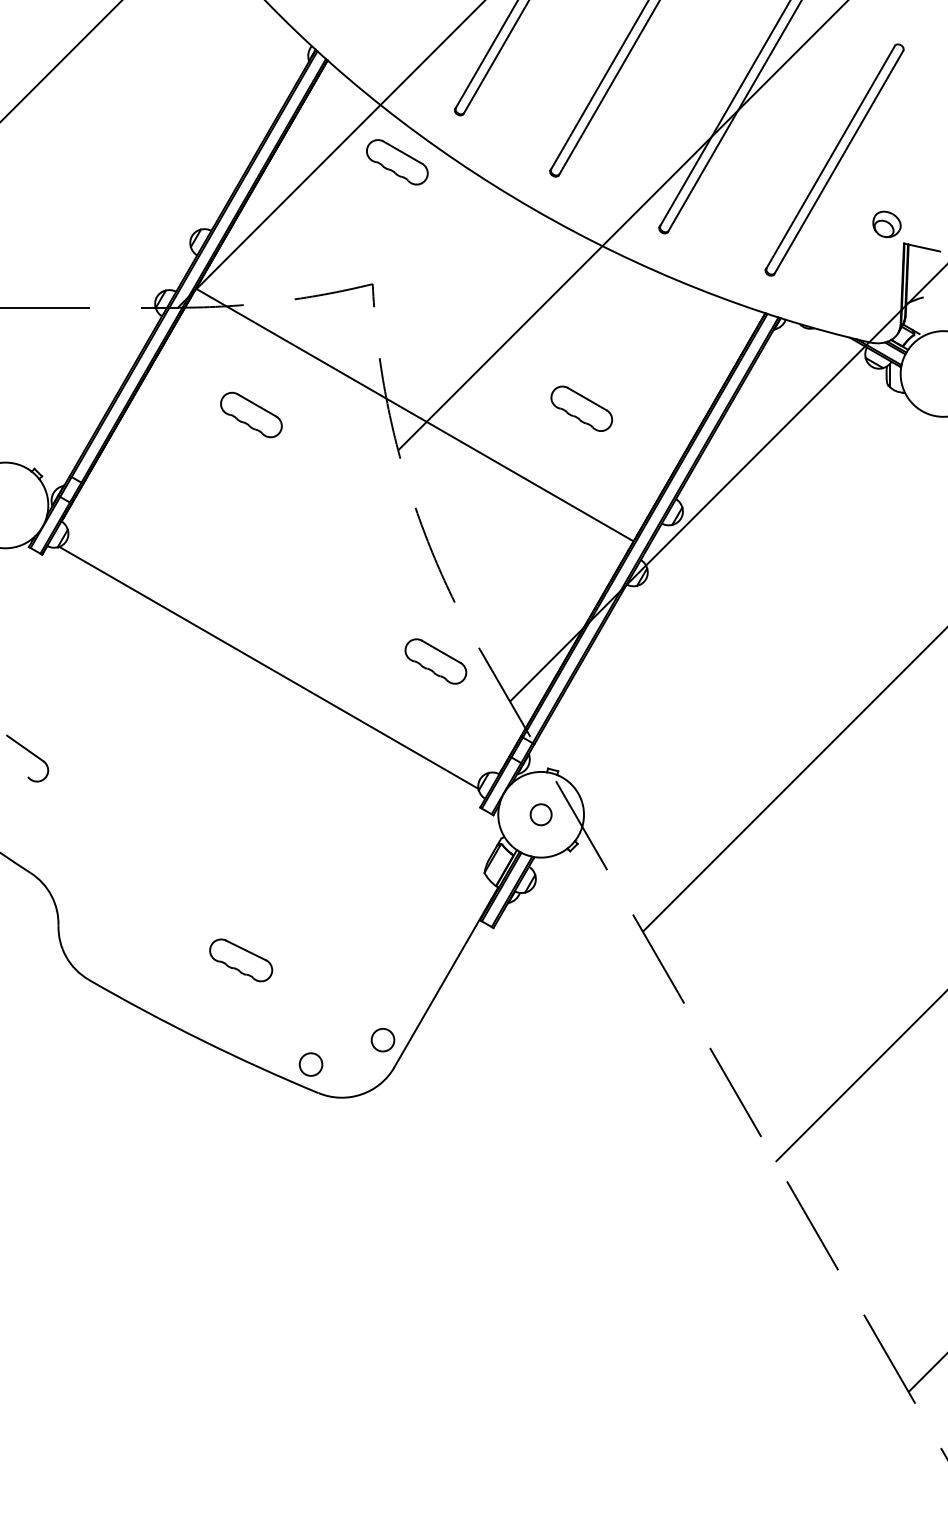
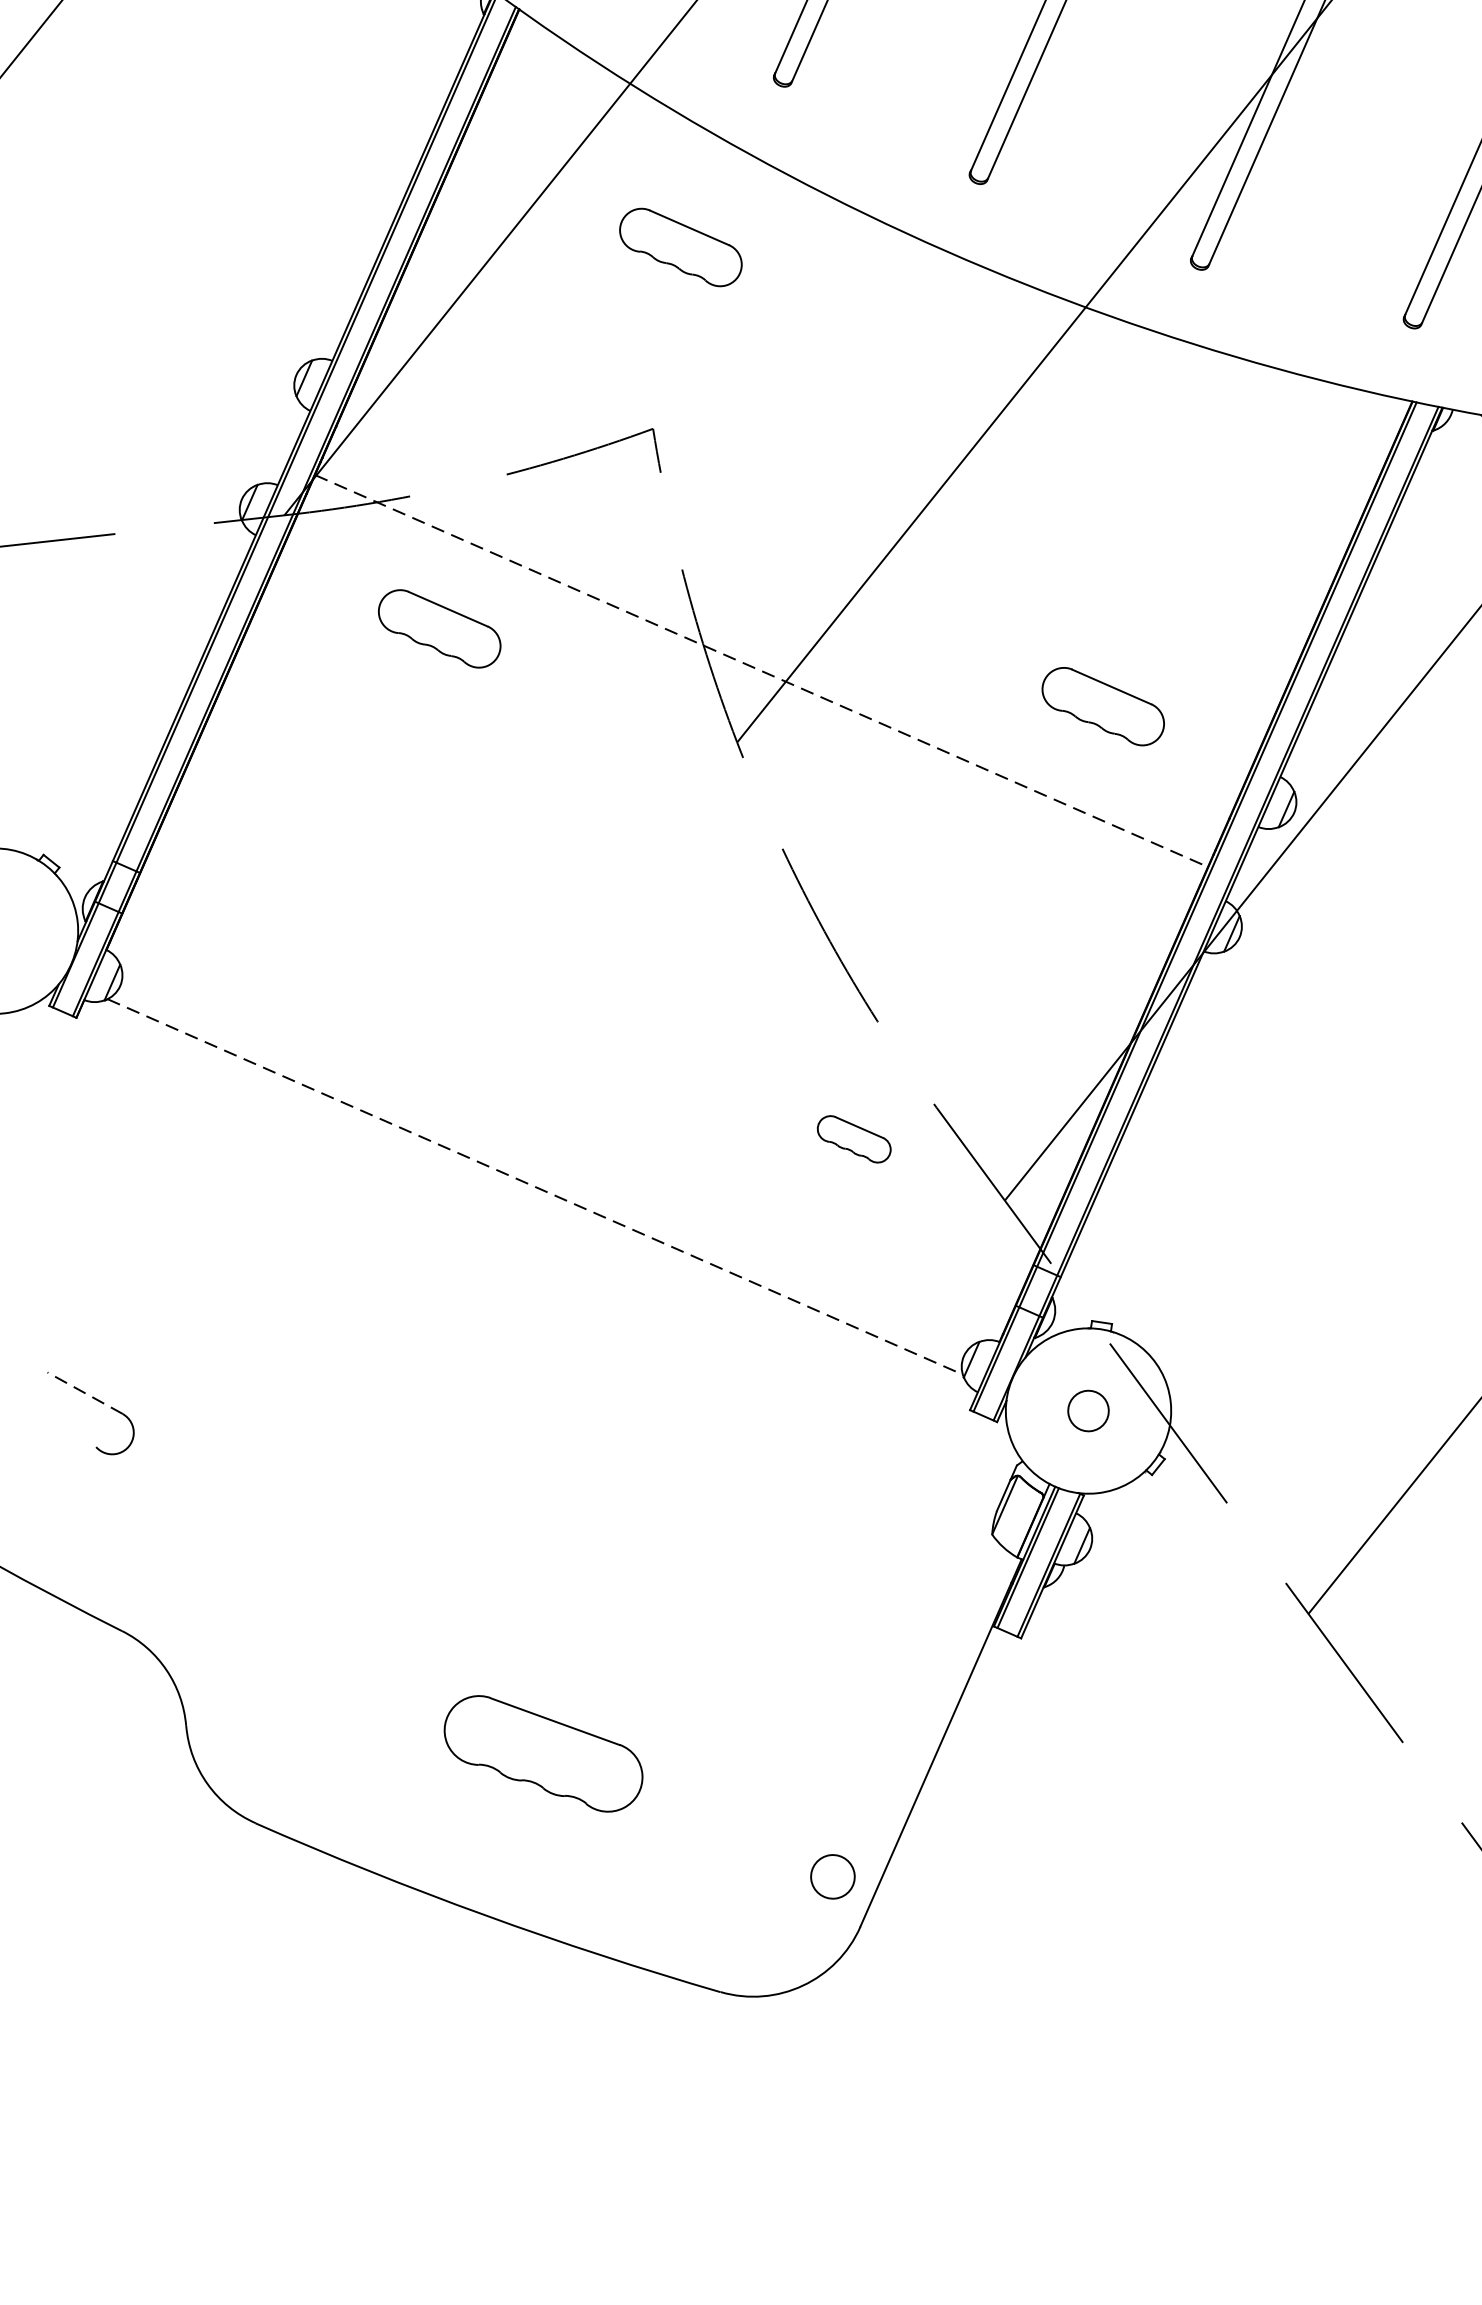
part: (397, 162) -> (681, 247), moved
part: (581, 408) -> (1102, 706), moved
part: (251, 414) -> (439, 627), moved
line: (414, 415) -> (761, 671), solid -> dashed
part: (435, 661) -> (853, 1139), size x0.6
line: (268, 667) -> (534, 1186), solid -> dashed
line: (24, 748) -> (83, 1393), solid -> dashed
part: (241, 960) -> (544, 1754), size x1.6
circle: (310, 1064) -> (698, 1938), removed

